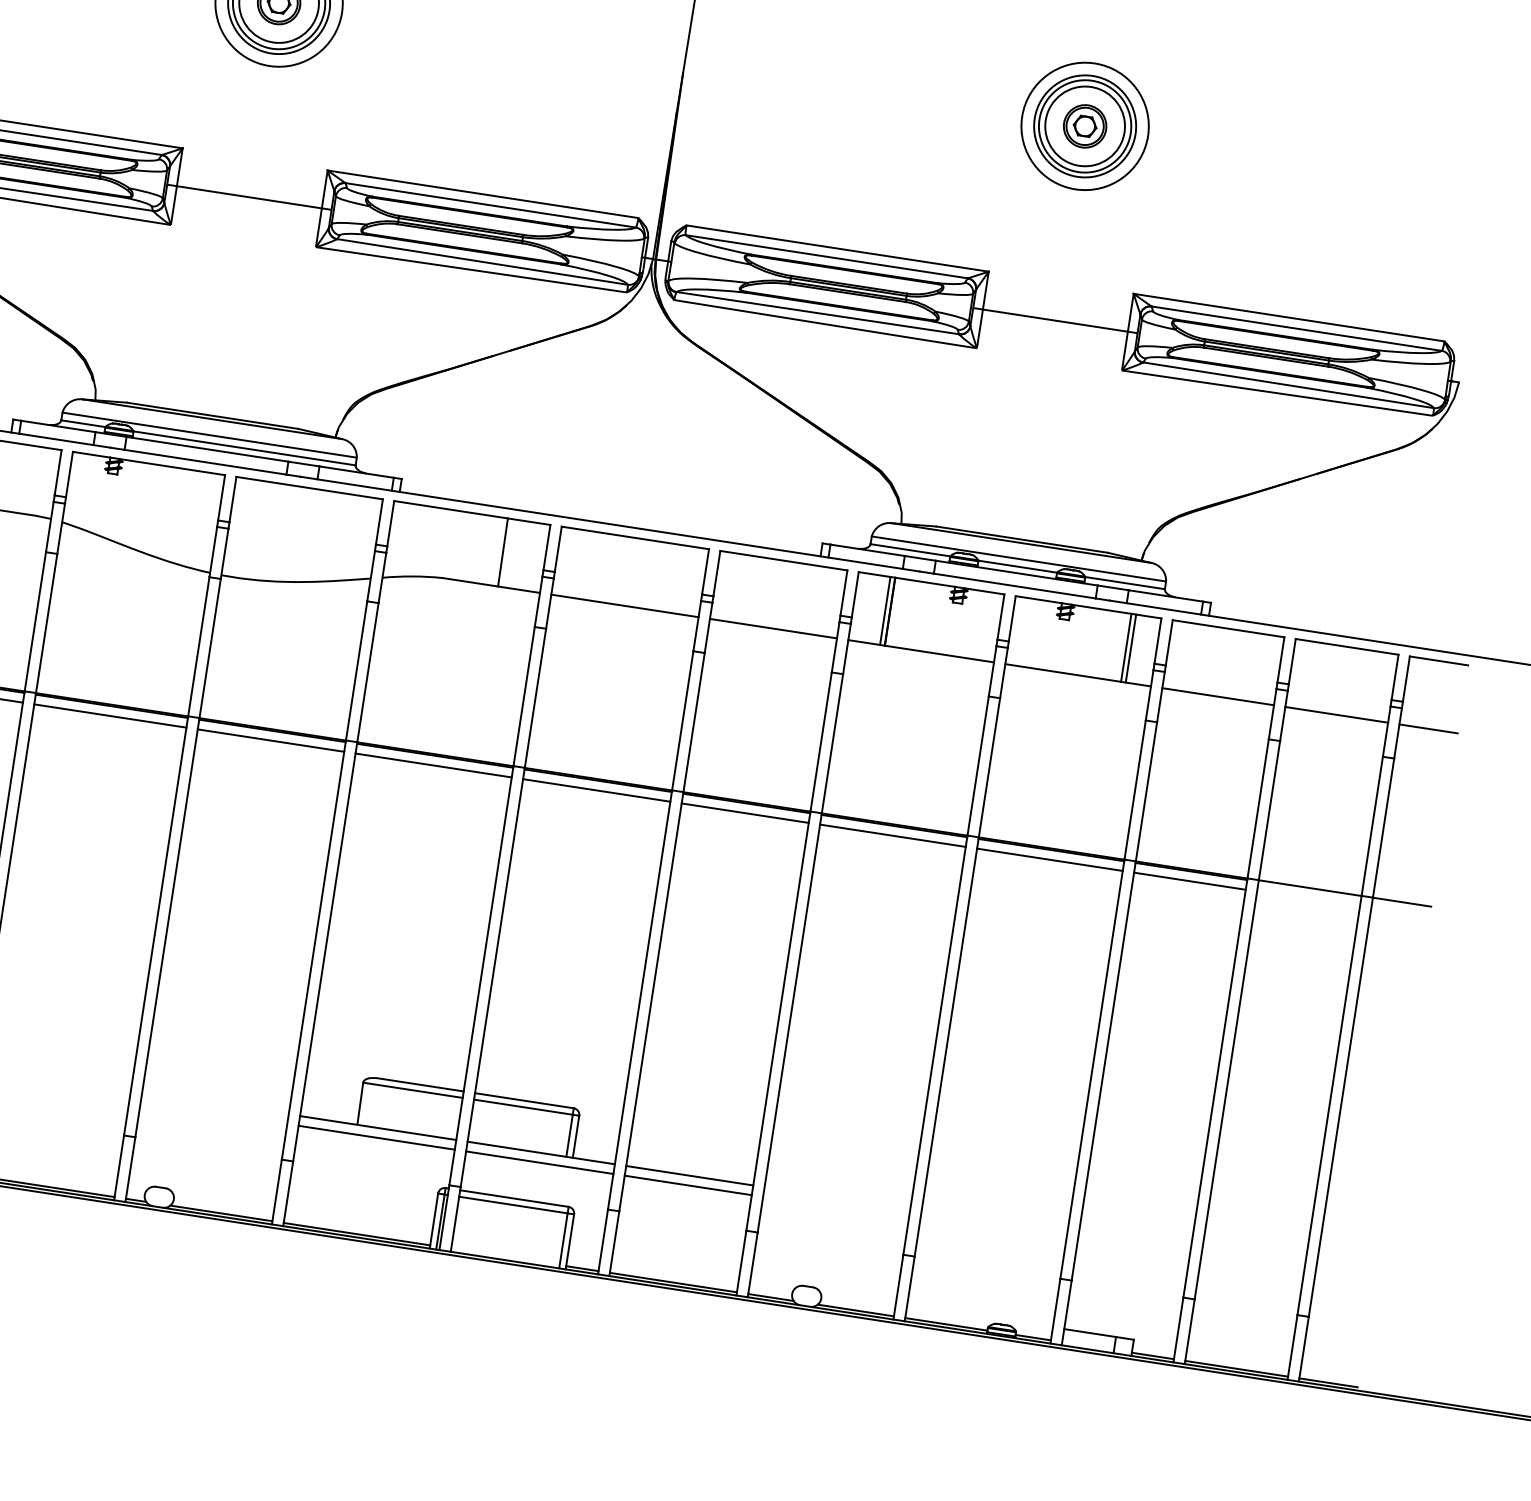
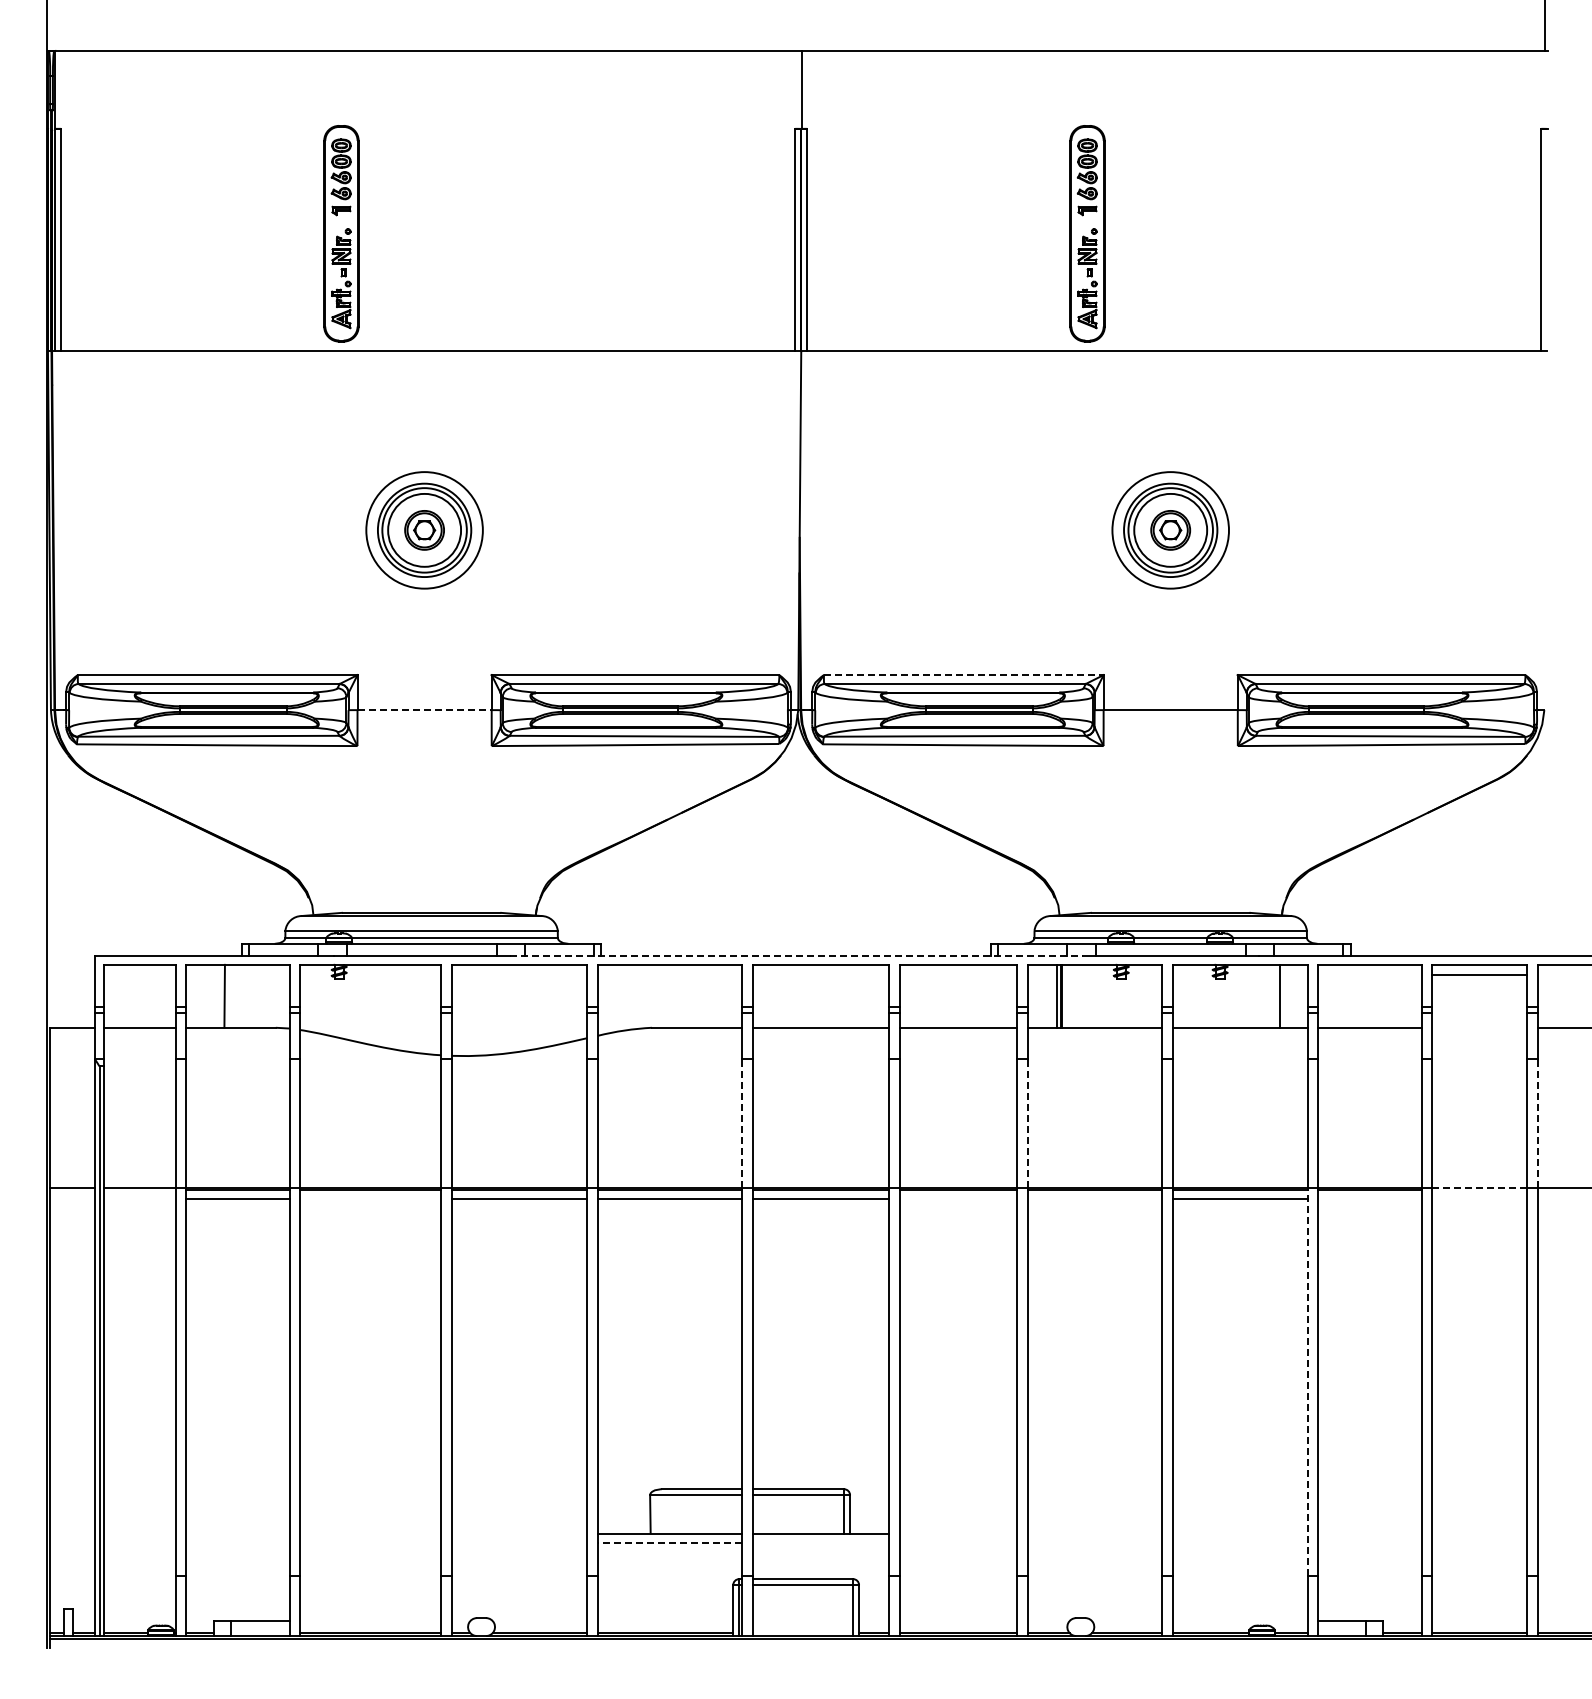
line: (250, 197) -> (425, 710), solid -> dashed
line: (837, 248) -> (963, 675), solid -> dashed
line: (610, 523) -> (796, 955), solid -> dashed
line: (502, 551) -> (702, 995), removed
line: (1131, 647) -> (1284, 995), removed
line: (524, 696) -> (742, 1123), solid -> dashed
line: (1336, 714) -> (1479, 974), moved
line: (110, 715) -> (370, 1198), removed
line: (832, 743) -> (1027, 1123), solid -> dashed
line: (745, 813) -> (958, 1198), removed
line: (1383, 827) -> (1537, 1123), solid -> dashed
line: (892, 835) -> (1094, 1198), removed
line: (1189, 881) -> (1369, 1198), removed
line: (1309, 888) -> (1479, 1188), solid -> dashed
line: (1092, 1068) -> (1307, 1381), solid -> dashed
line: (376, 1138) -> (669, 1543), solid -> dashed
line: (539, 1163) -> (820, 1543), removed
line: (689, 1176) -> (958, 1534), removed
line: (688, 1185) -> (958, 1543), removed

